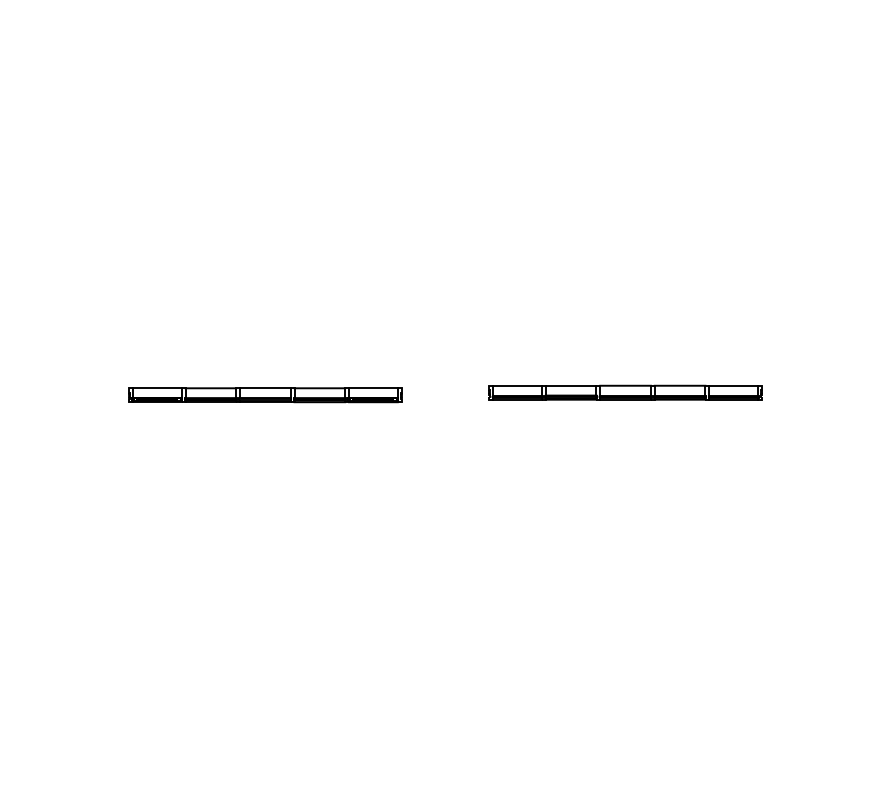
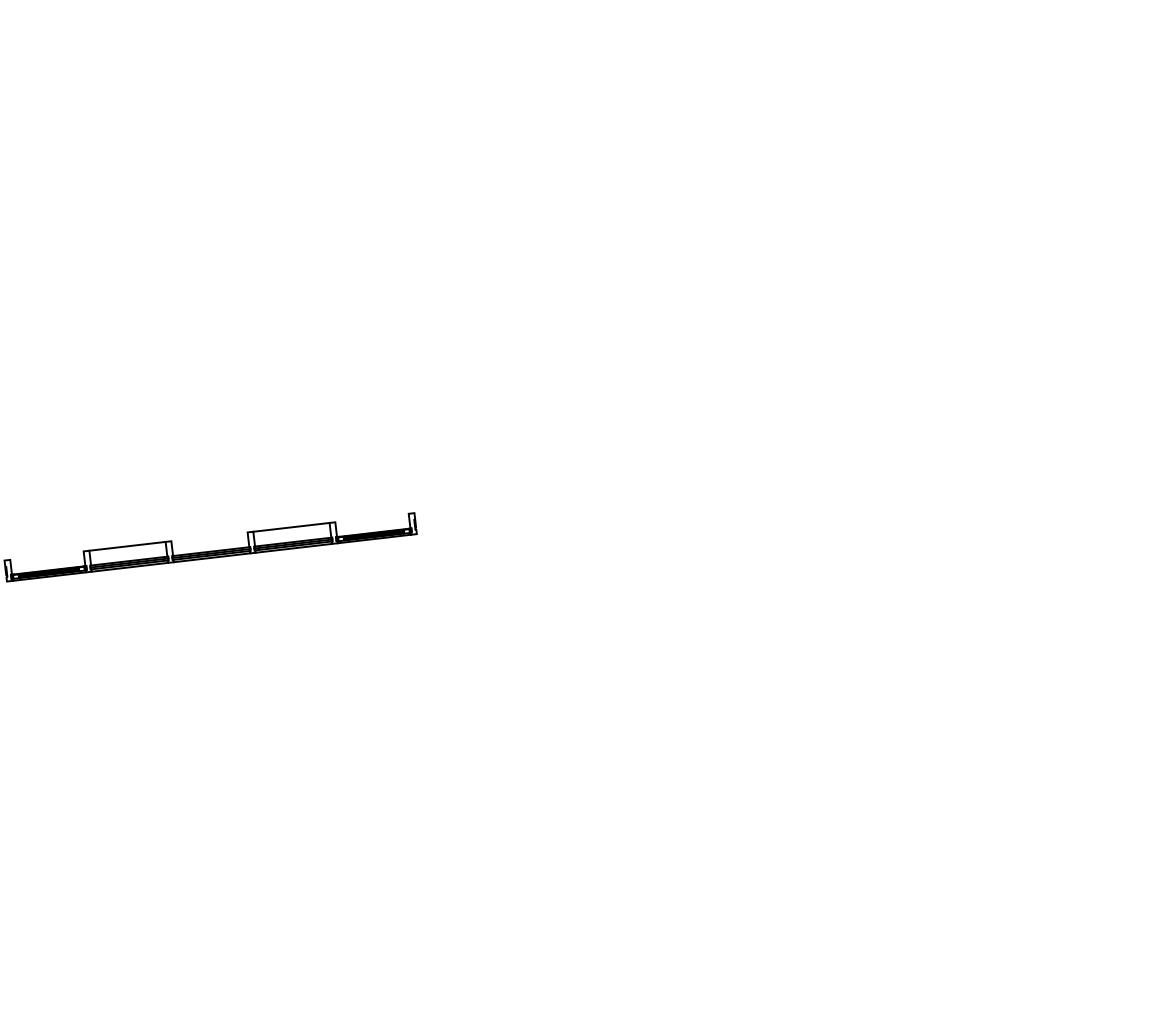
line: (156, 388) -> (45, 556), removed
line: (265, 388) -> (209, 537), removed
line: (373, 388) -> (372, 518), removed
part: (625, 392) -> (752, 480), removed

